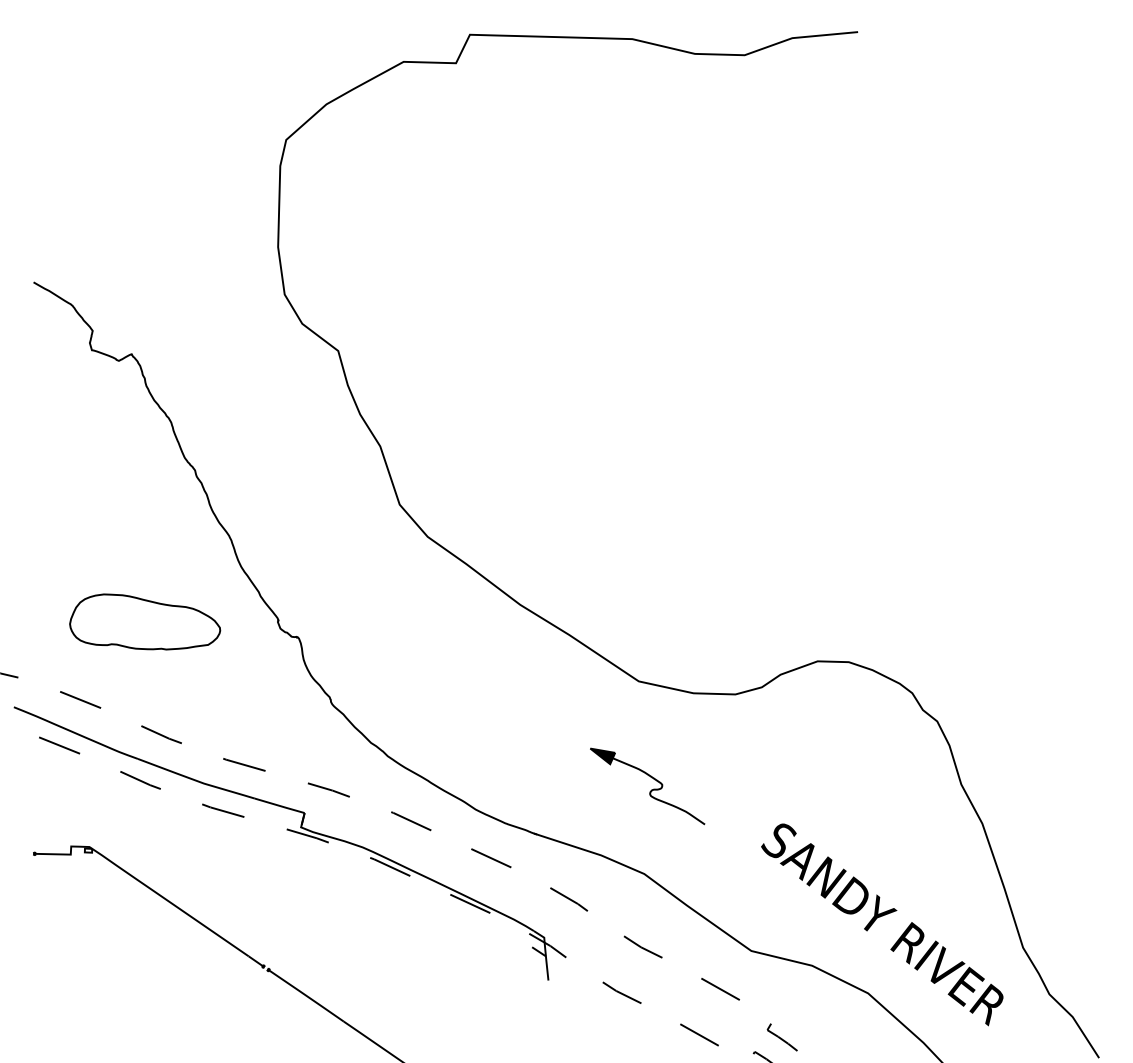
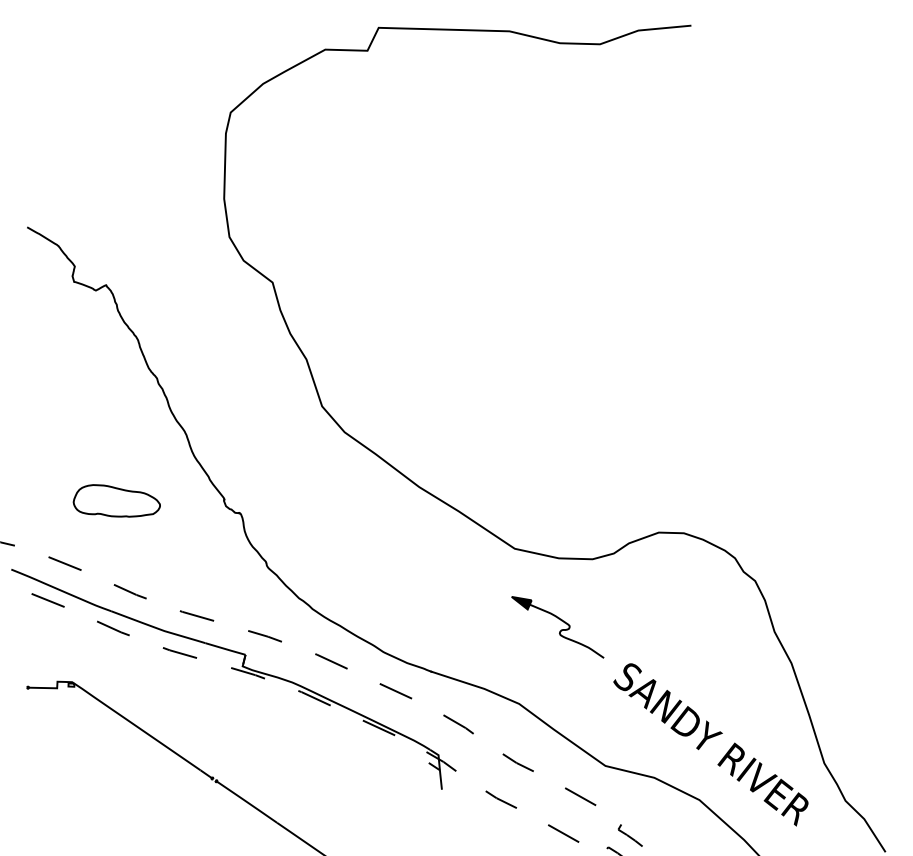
part: (144, 621) -> (116, 500), size x0.71
part: (647, 786) -> (557, 627), moved

